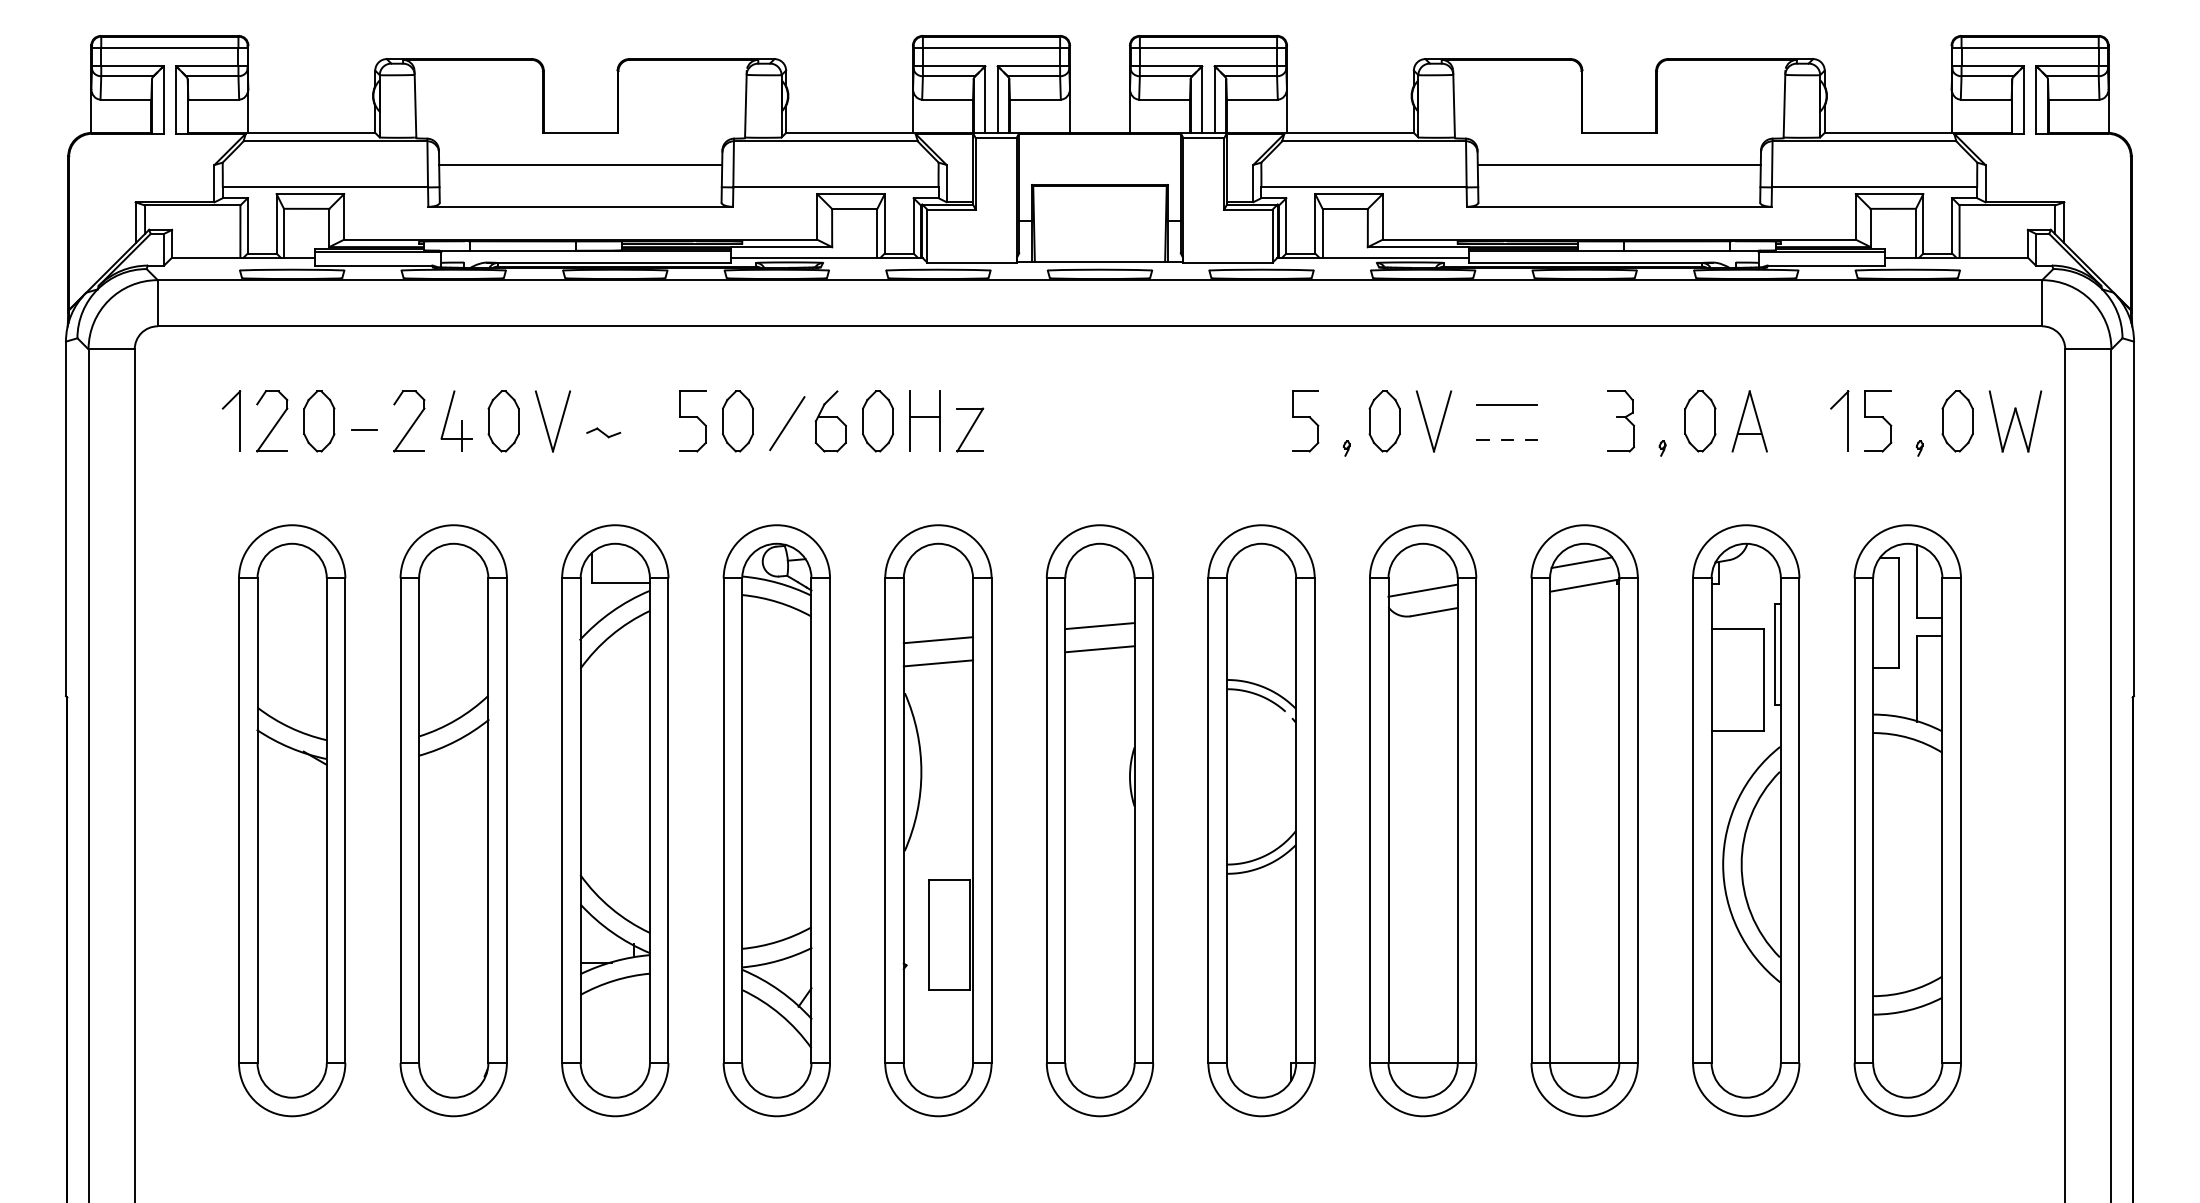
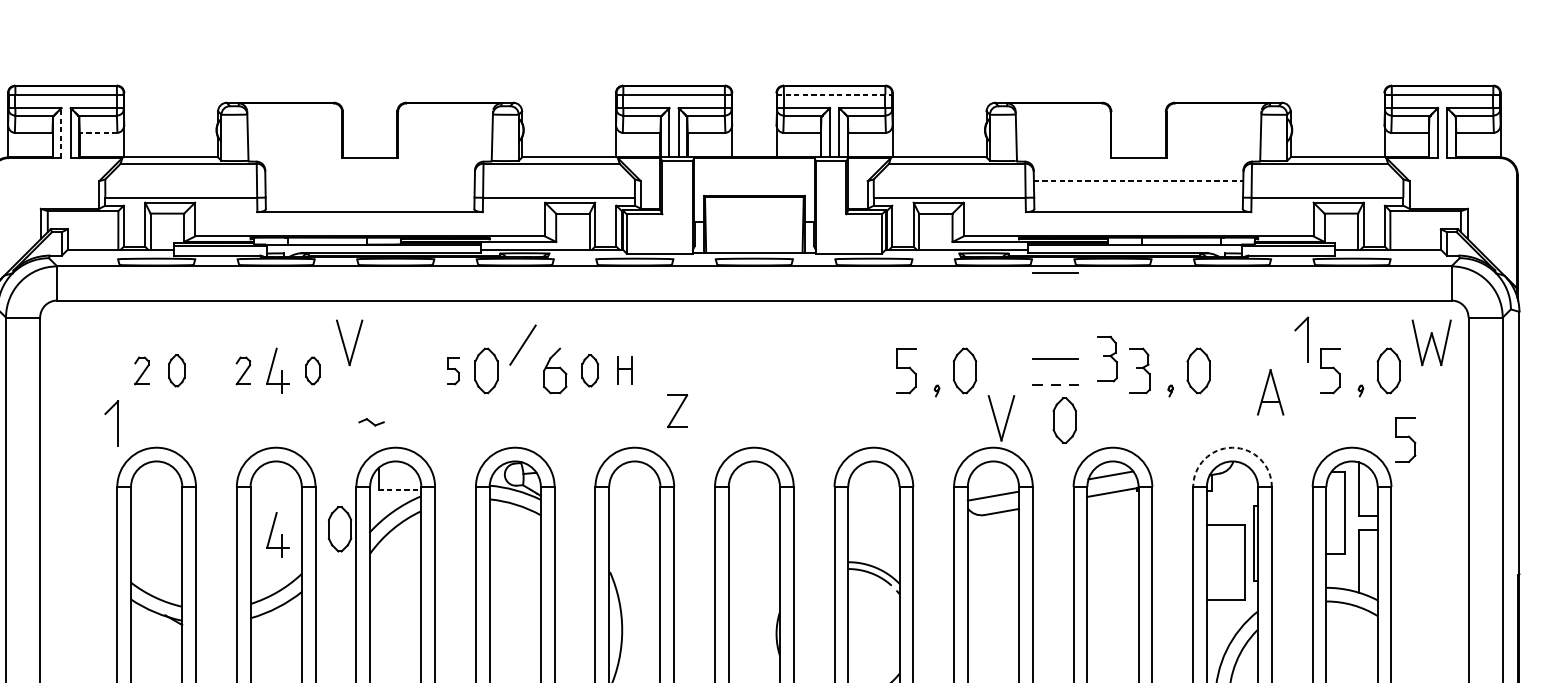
line: (1208, 48) -> (834, 94), solid -> dashed
line: (213, 99) -> (98, 132), solid -> dashed
line: (163, 100) -> (61, 133), solid -> dashed
line: (580, 165) -> (369, 181), removed
line: (1619, 165) -> (1138, 181), solid -> dashed
line: (1506, 288) -> (1055, 272), added
part: (1577, 405) -> (1107, 359), added
part: (239, 420) -> (117, 422), moved
part: (924, 420) -> (624, 370), size x0.6
part: (1847, 420) -> (1307, 339), moved
part: (272, 421) -> (142, 370), size x0.6
part: (319, 421) -> (176, 370), size x0.7
part: (409, 421) -> (243, 370), size x0.6
part: (503, 421) -> (313, 370), size x0.6
part: (692, 421) -> (452, 370), size x0.6
part: (878, 421) -> (590, 370), size x0.7
part: (1749, 421) -> (1270, 392), moved
part: (2015, 421) -> (1431, 342), moved
line: (787, 423) -> (523, 345), moved
part: (546, 424) -> (344, 345), moved
part: (1427, 424) -> (996, 420), moved
line: (364, 429) -> (210, 376), removed
part: (970, 429) -> (677, 410), moved
part: (603, 432) -> (371, 422), moved
part: (1519, 488) -> (1064, 420), added
part: (1980, 514) -> (1405, 439), added
arc: (1746, 525) -> (1232, 447), solid -> dashed
line: (621, 583) -> (400, 490), solid -> dashed
line: (1099, 626) -> (754, 522), removed
part: (539, 635) -> (339, 529), added
line: (938, 640) -> (634, 533), removed
part: (456, 642) -> (278, 534), added
line: (1099, 649) -> (754, 539), removed
line: (938, 663) -> (634, 550), removed

